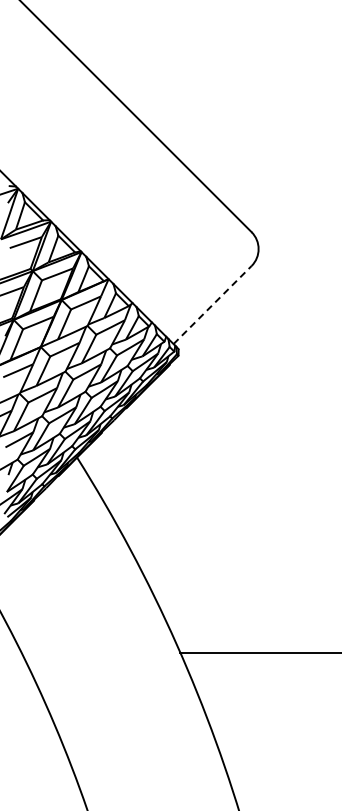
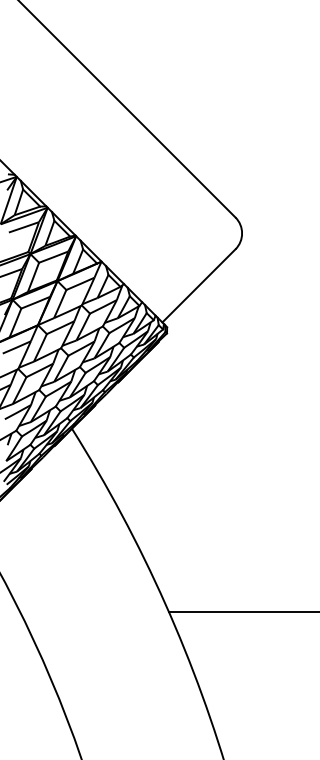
line: (212, 304) -> (198, 285), dashed -> solid

